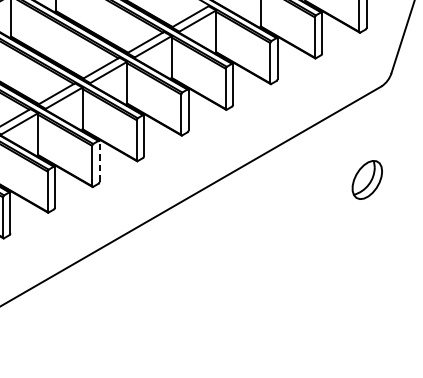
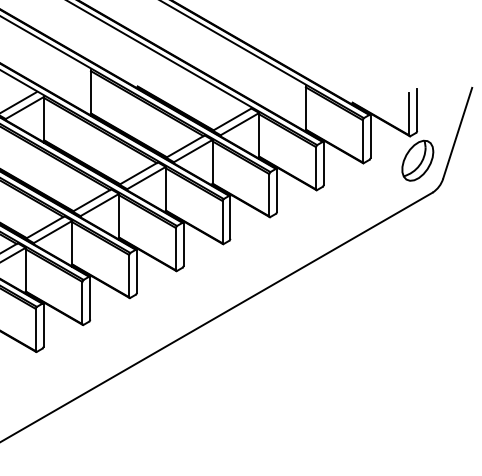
line: (99, 161) -> (136, 271), dashed -> solid
part: (367, 179) -> (417, 160), moved

